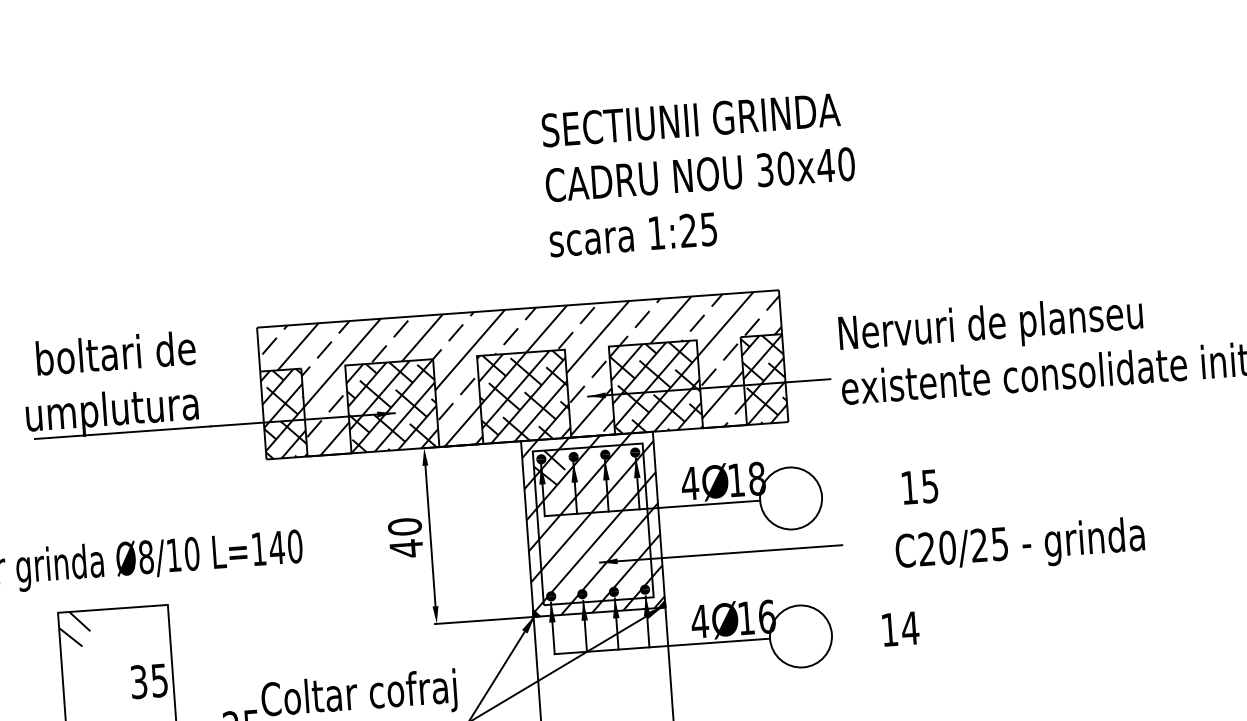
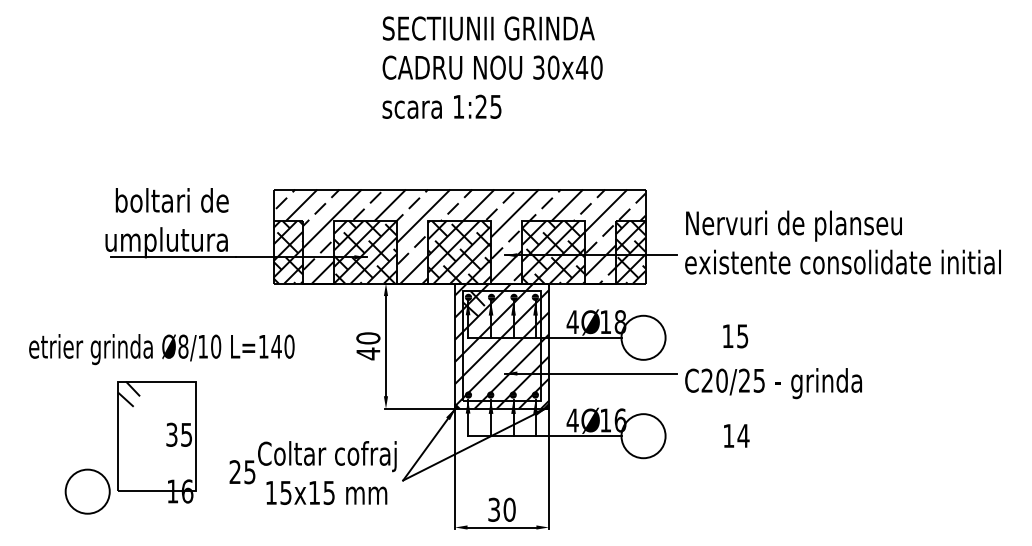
text: (700, 174) -> (492, 67), moved
text: (1020, 546) -> (773, 383), moved
text: (900, 628) -> (736, 435), moved

